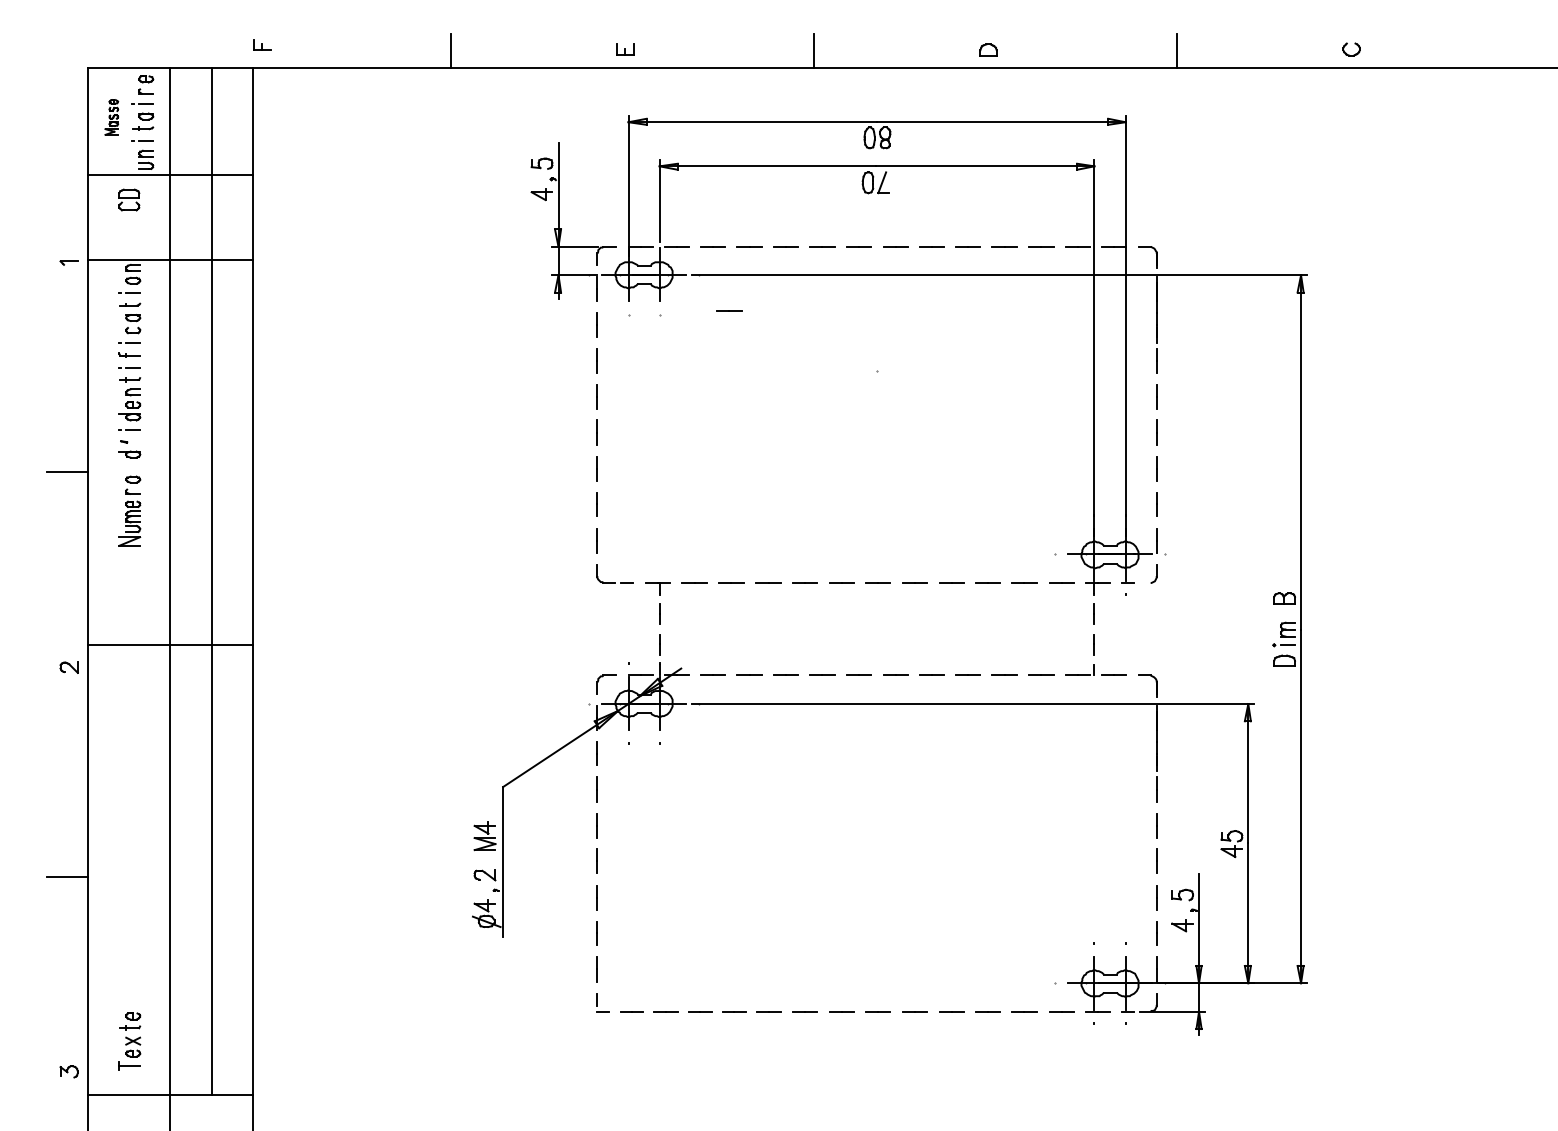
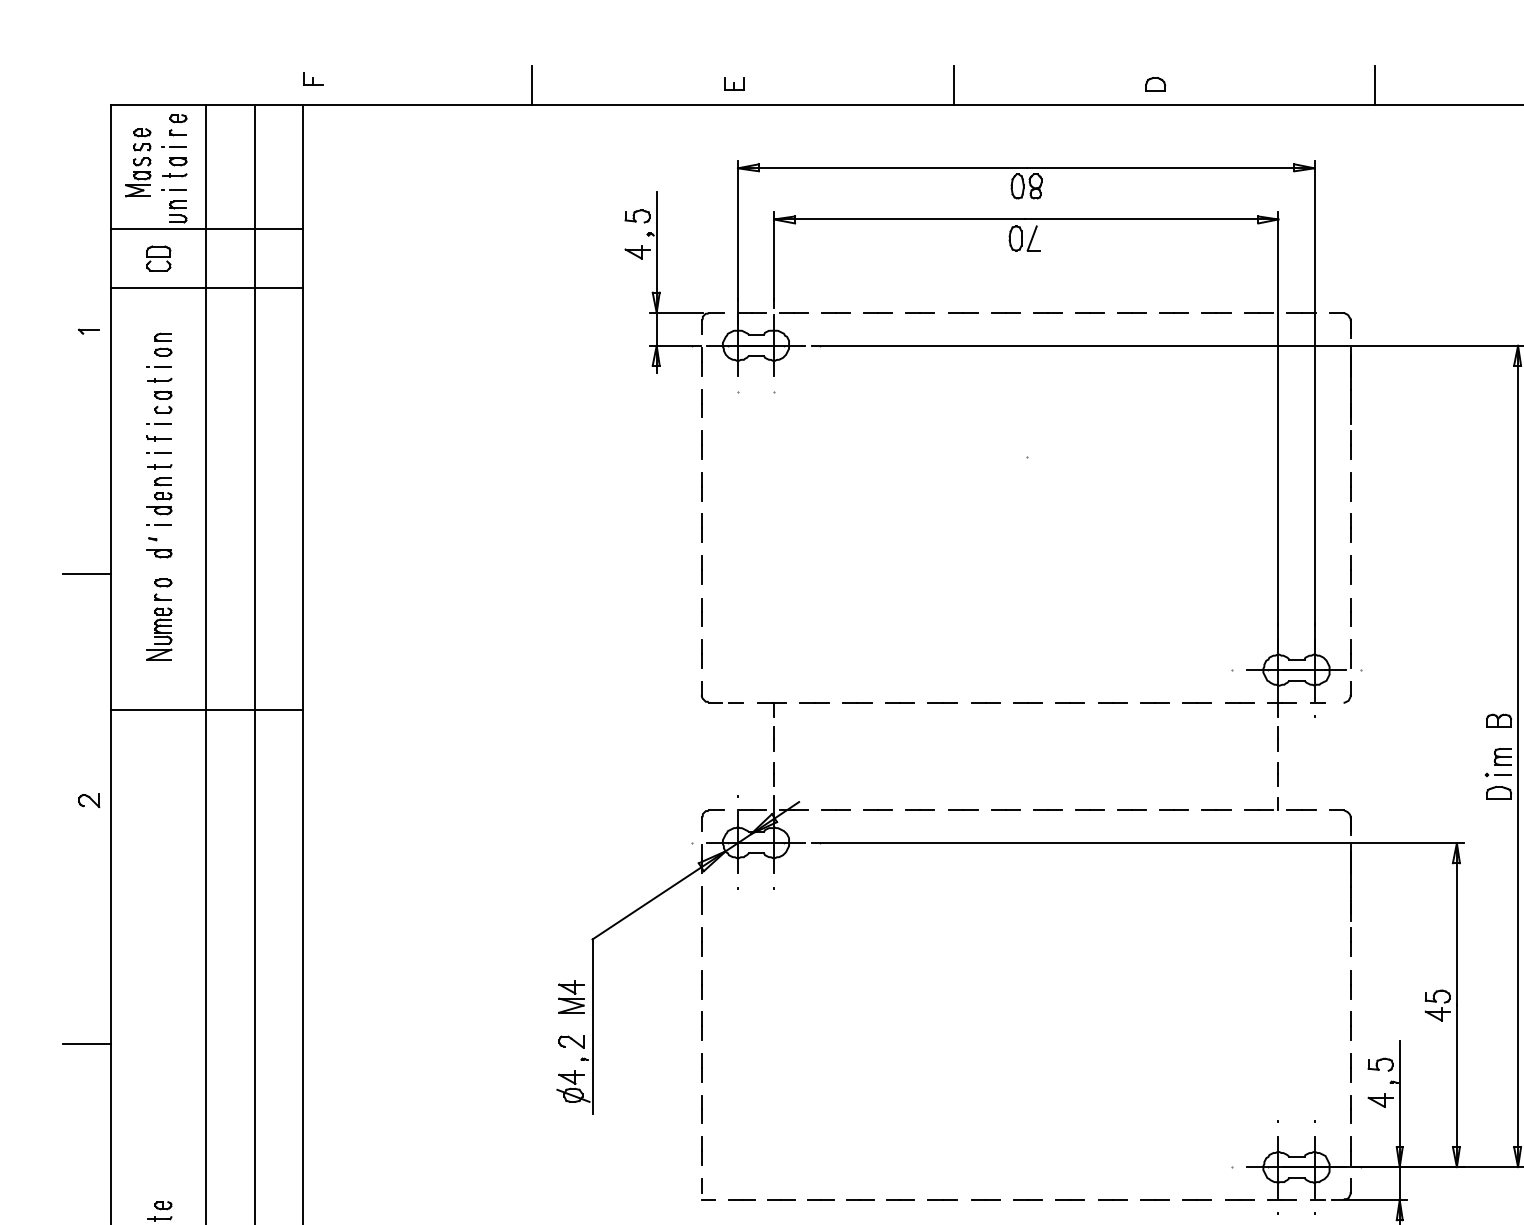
part: (111, 117) -> (138, 162), size x1.67
line: (170, 260) -> (206, 288), moved
line: (729, 310) -> (855, 386), removed
line: (170, 645) -> (206, 710), moved

